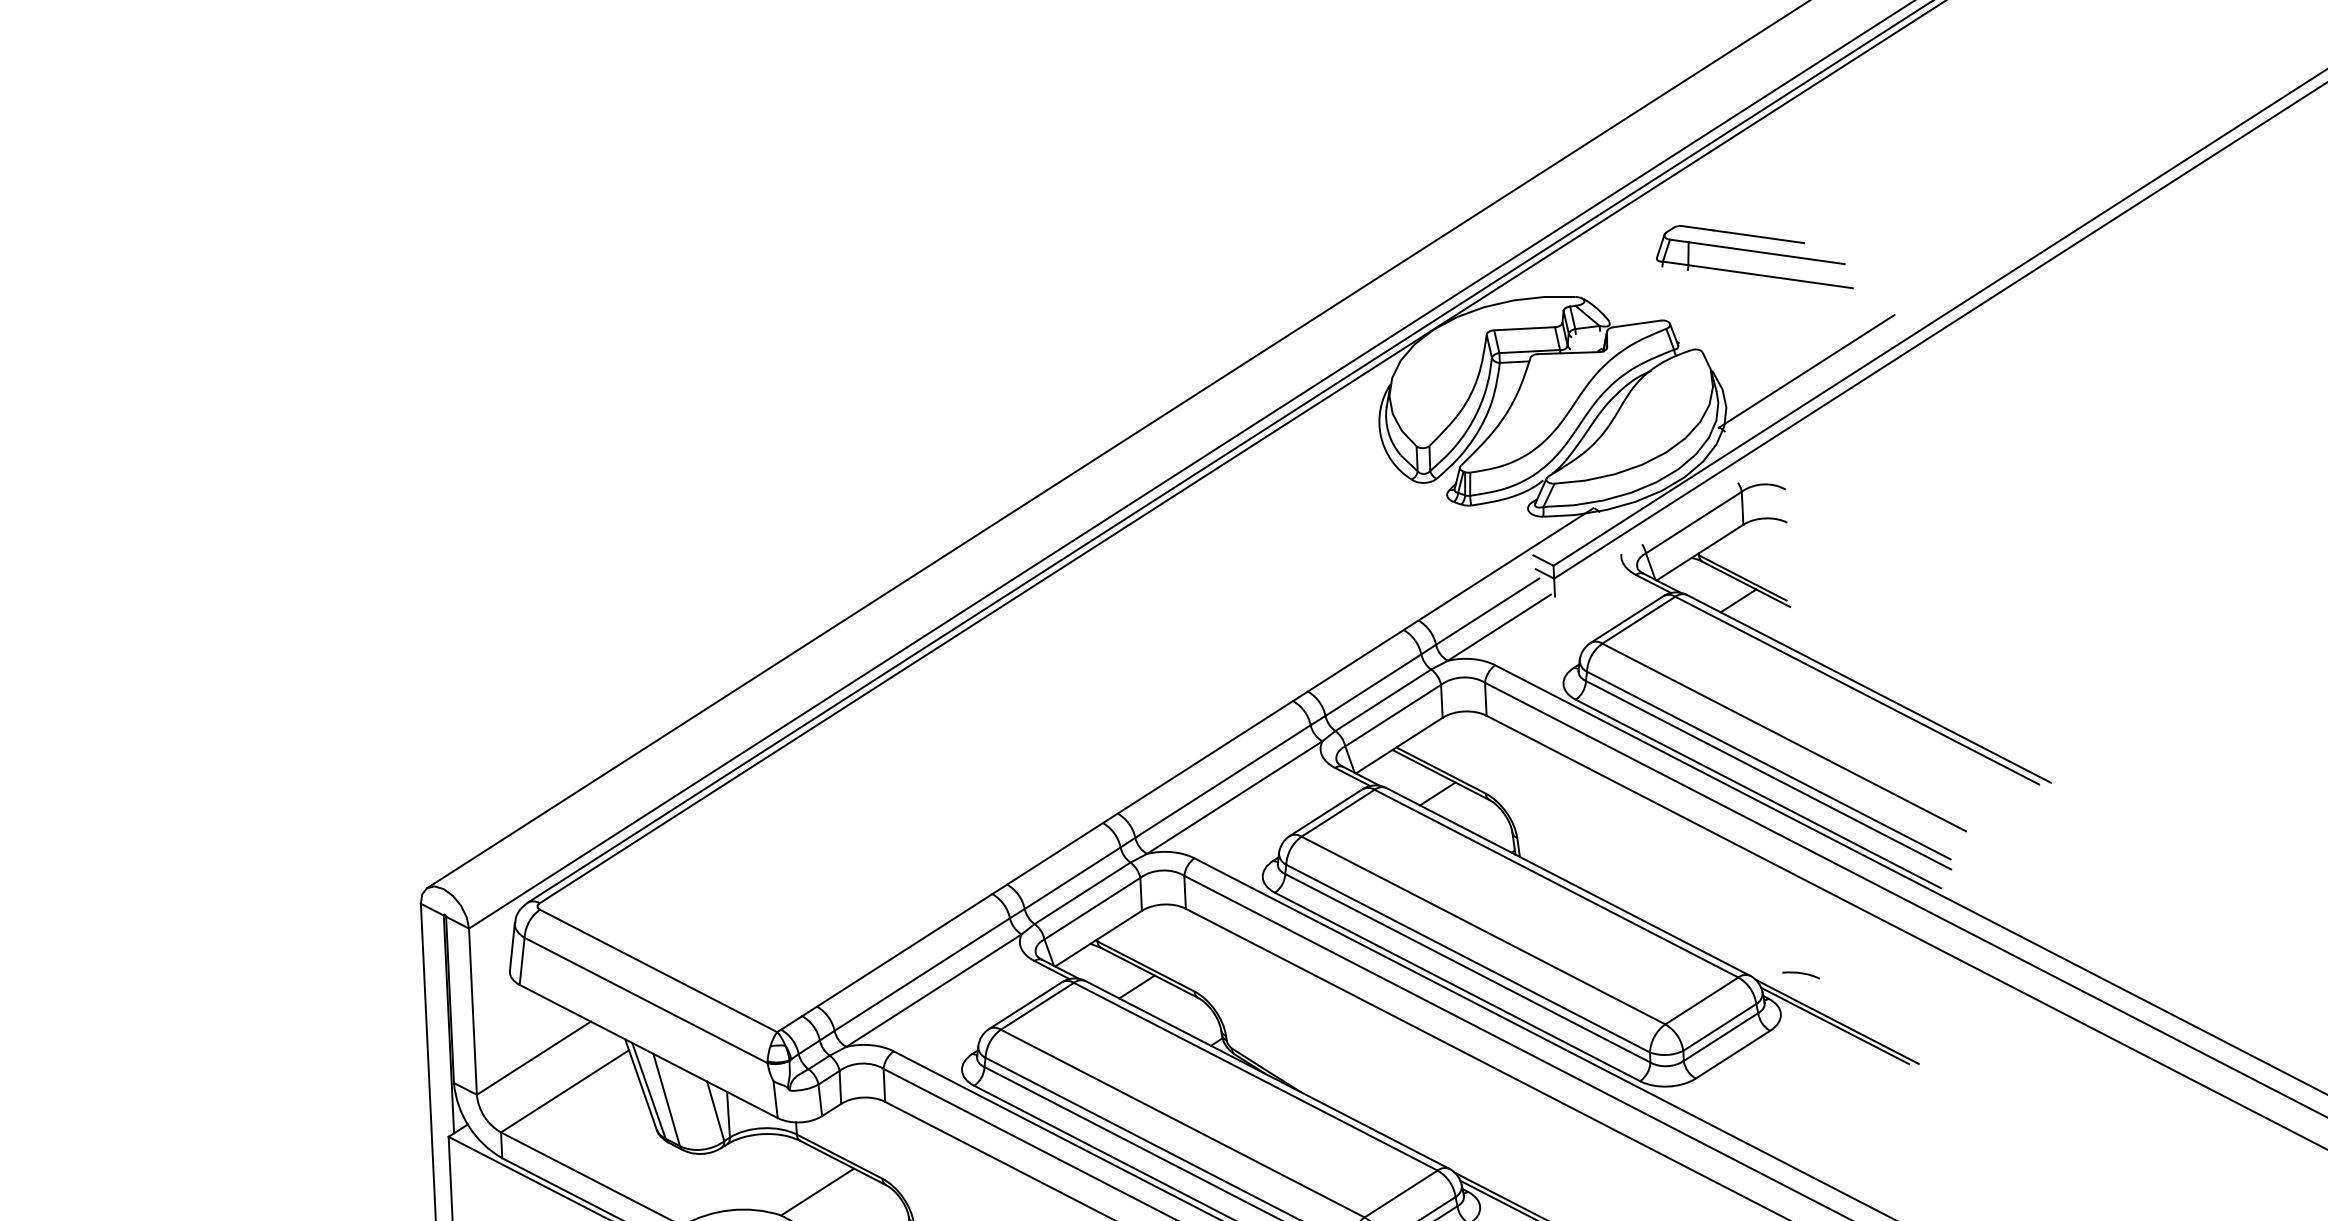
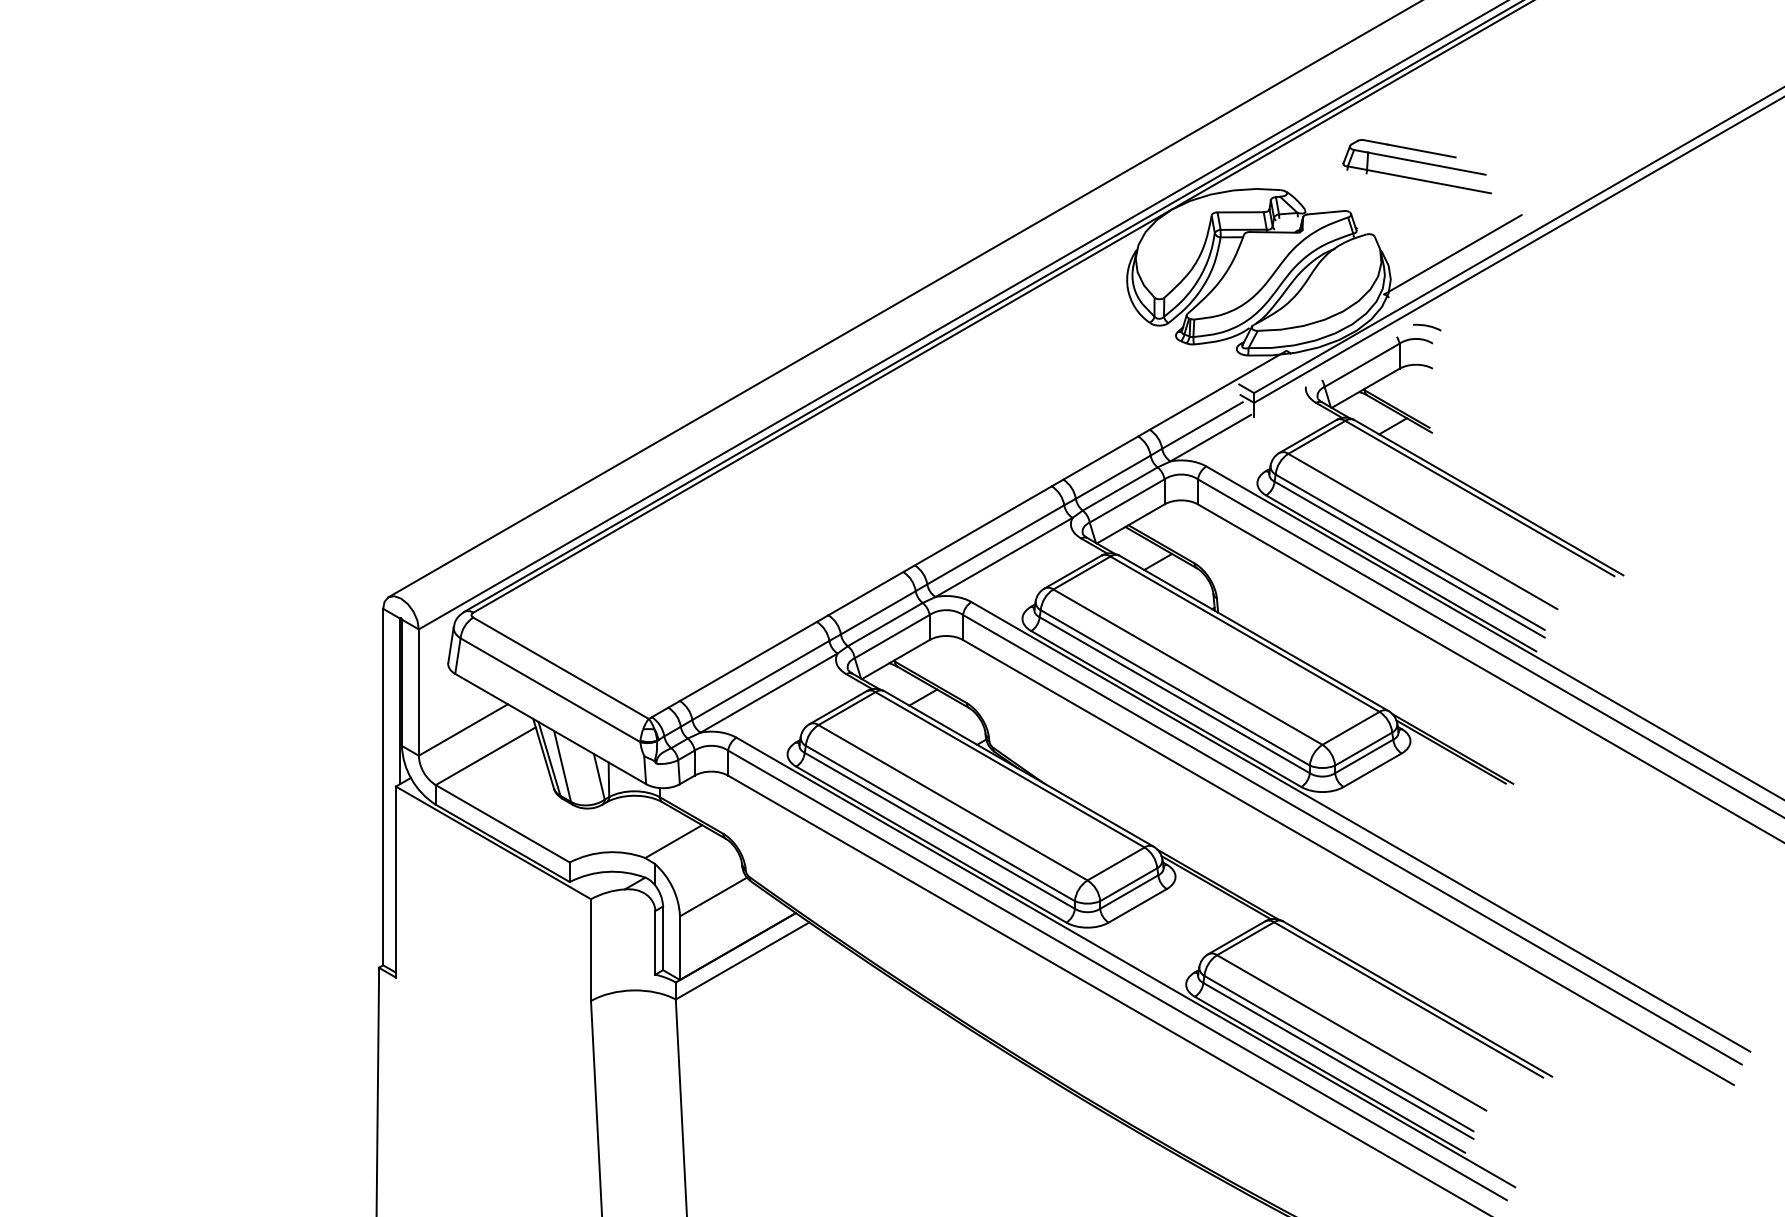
curve: (1801, 974) -> (1427, 326), moved

